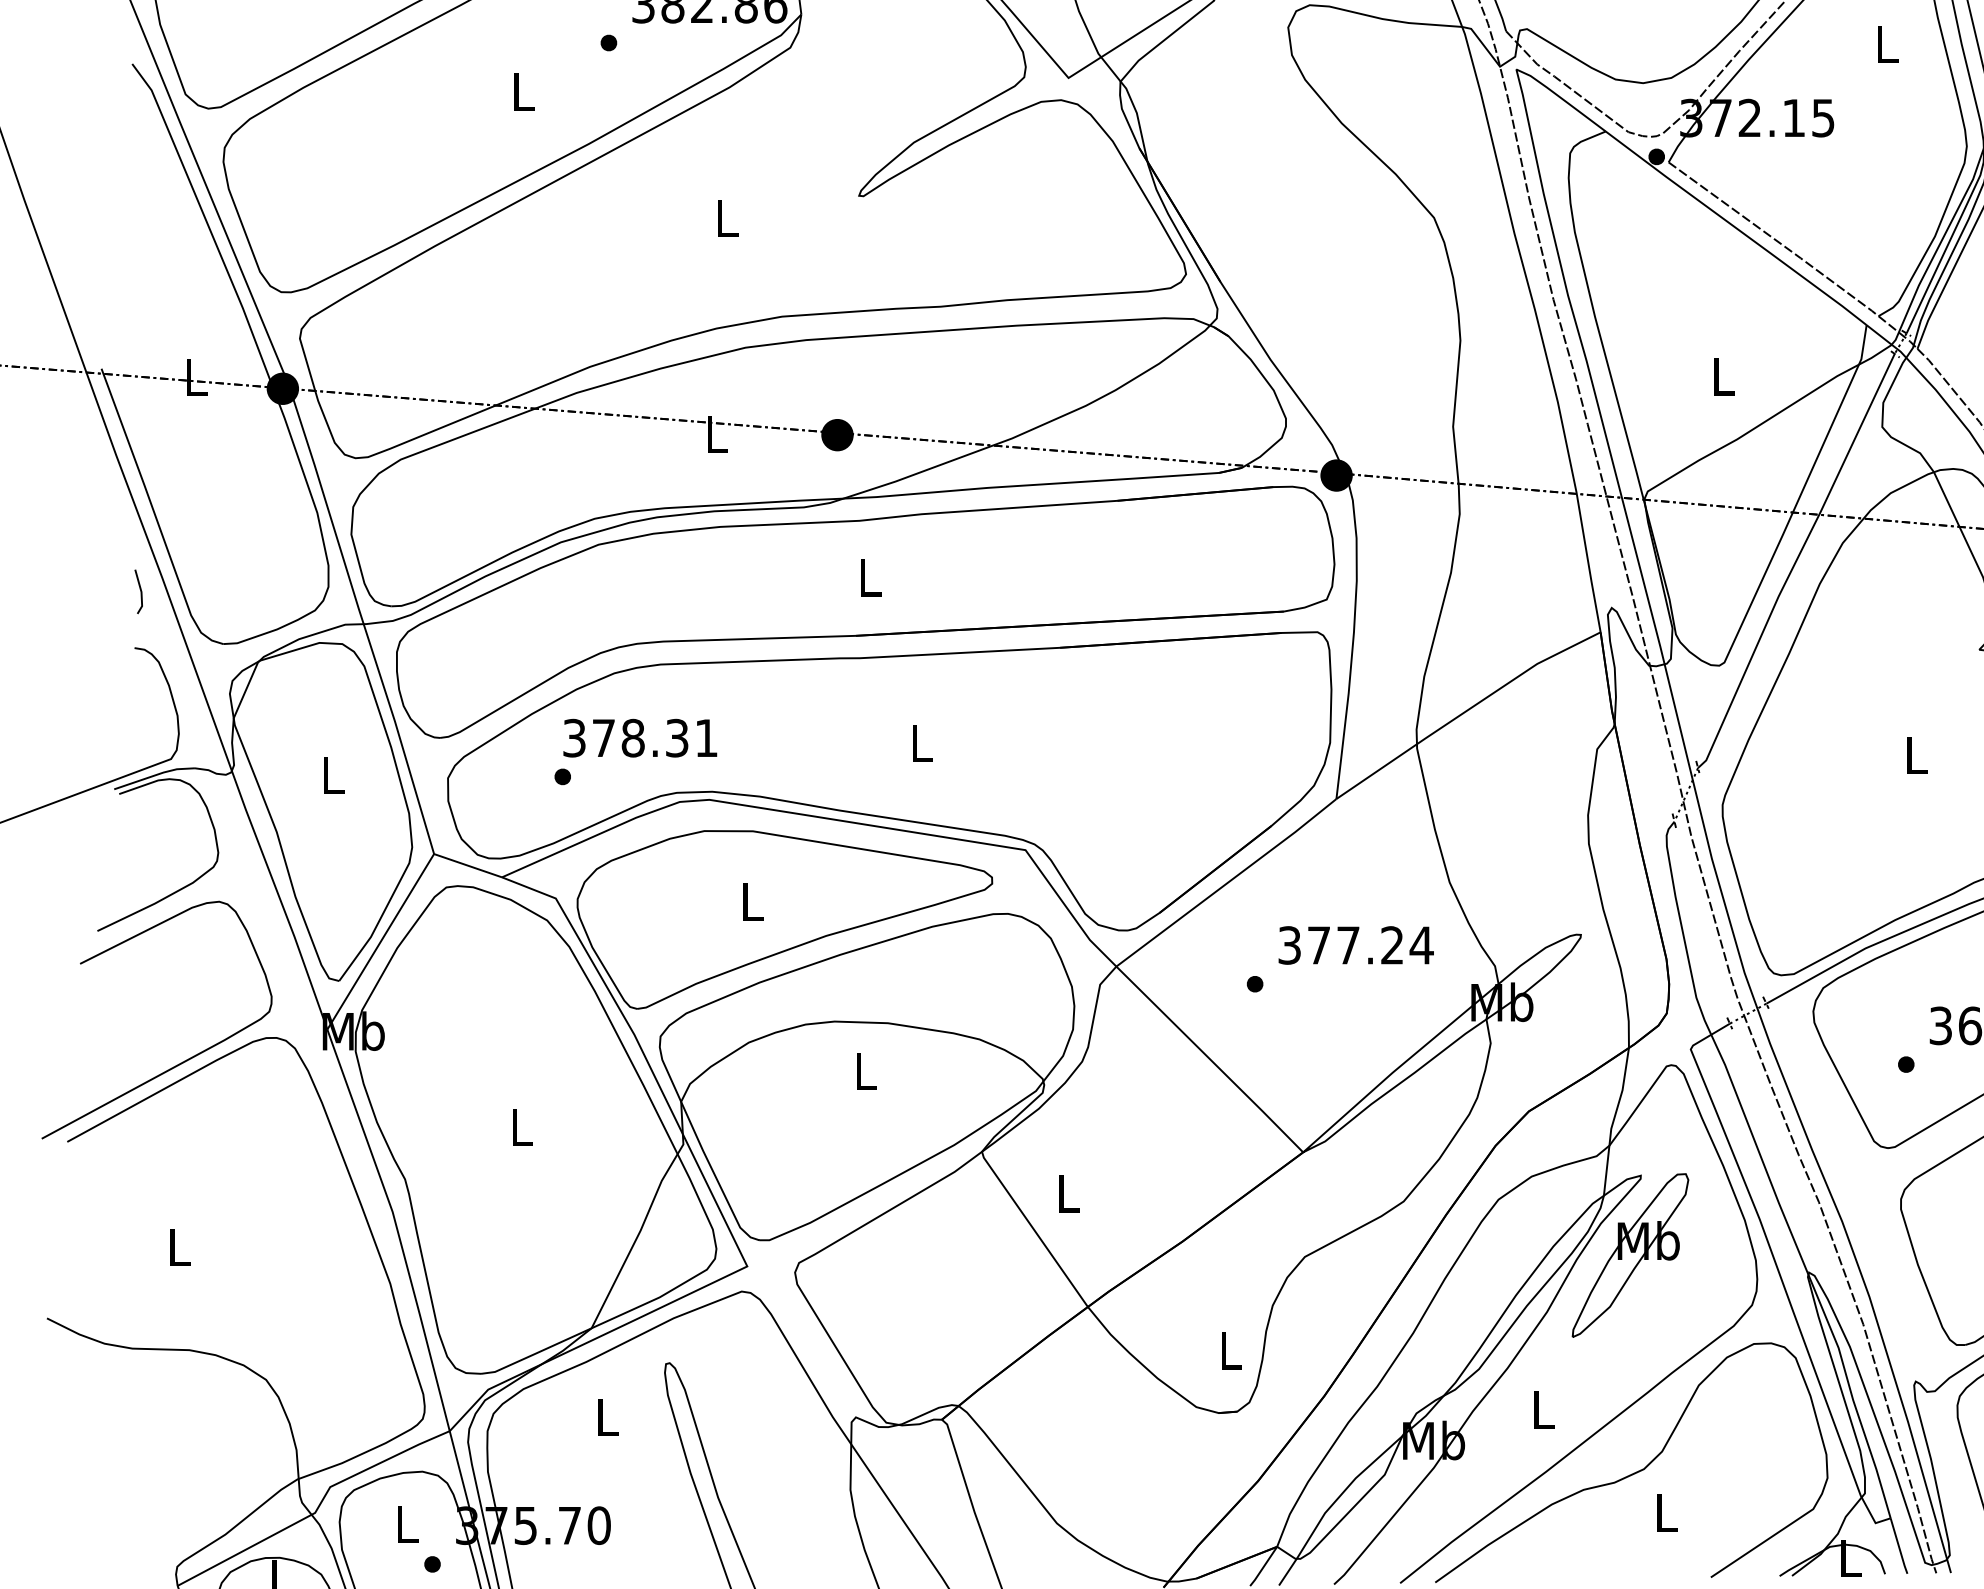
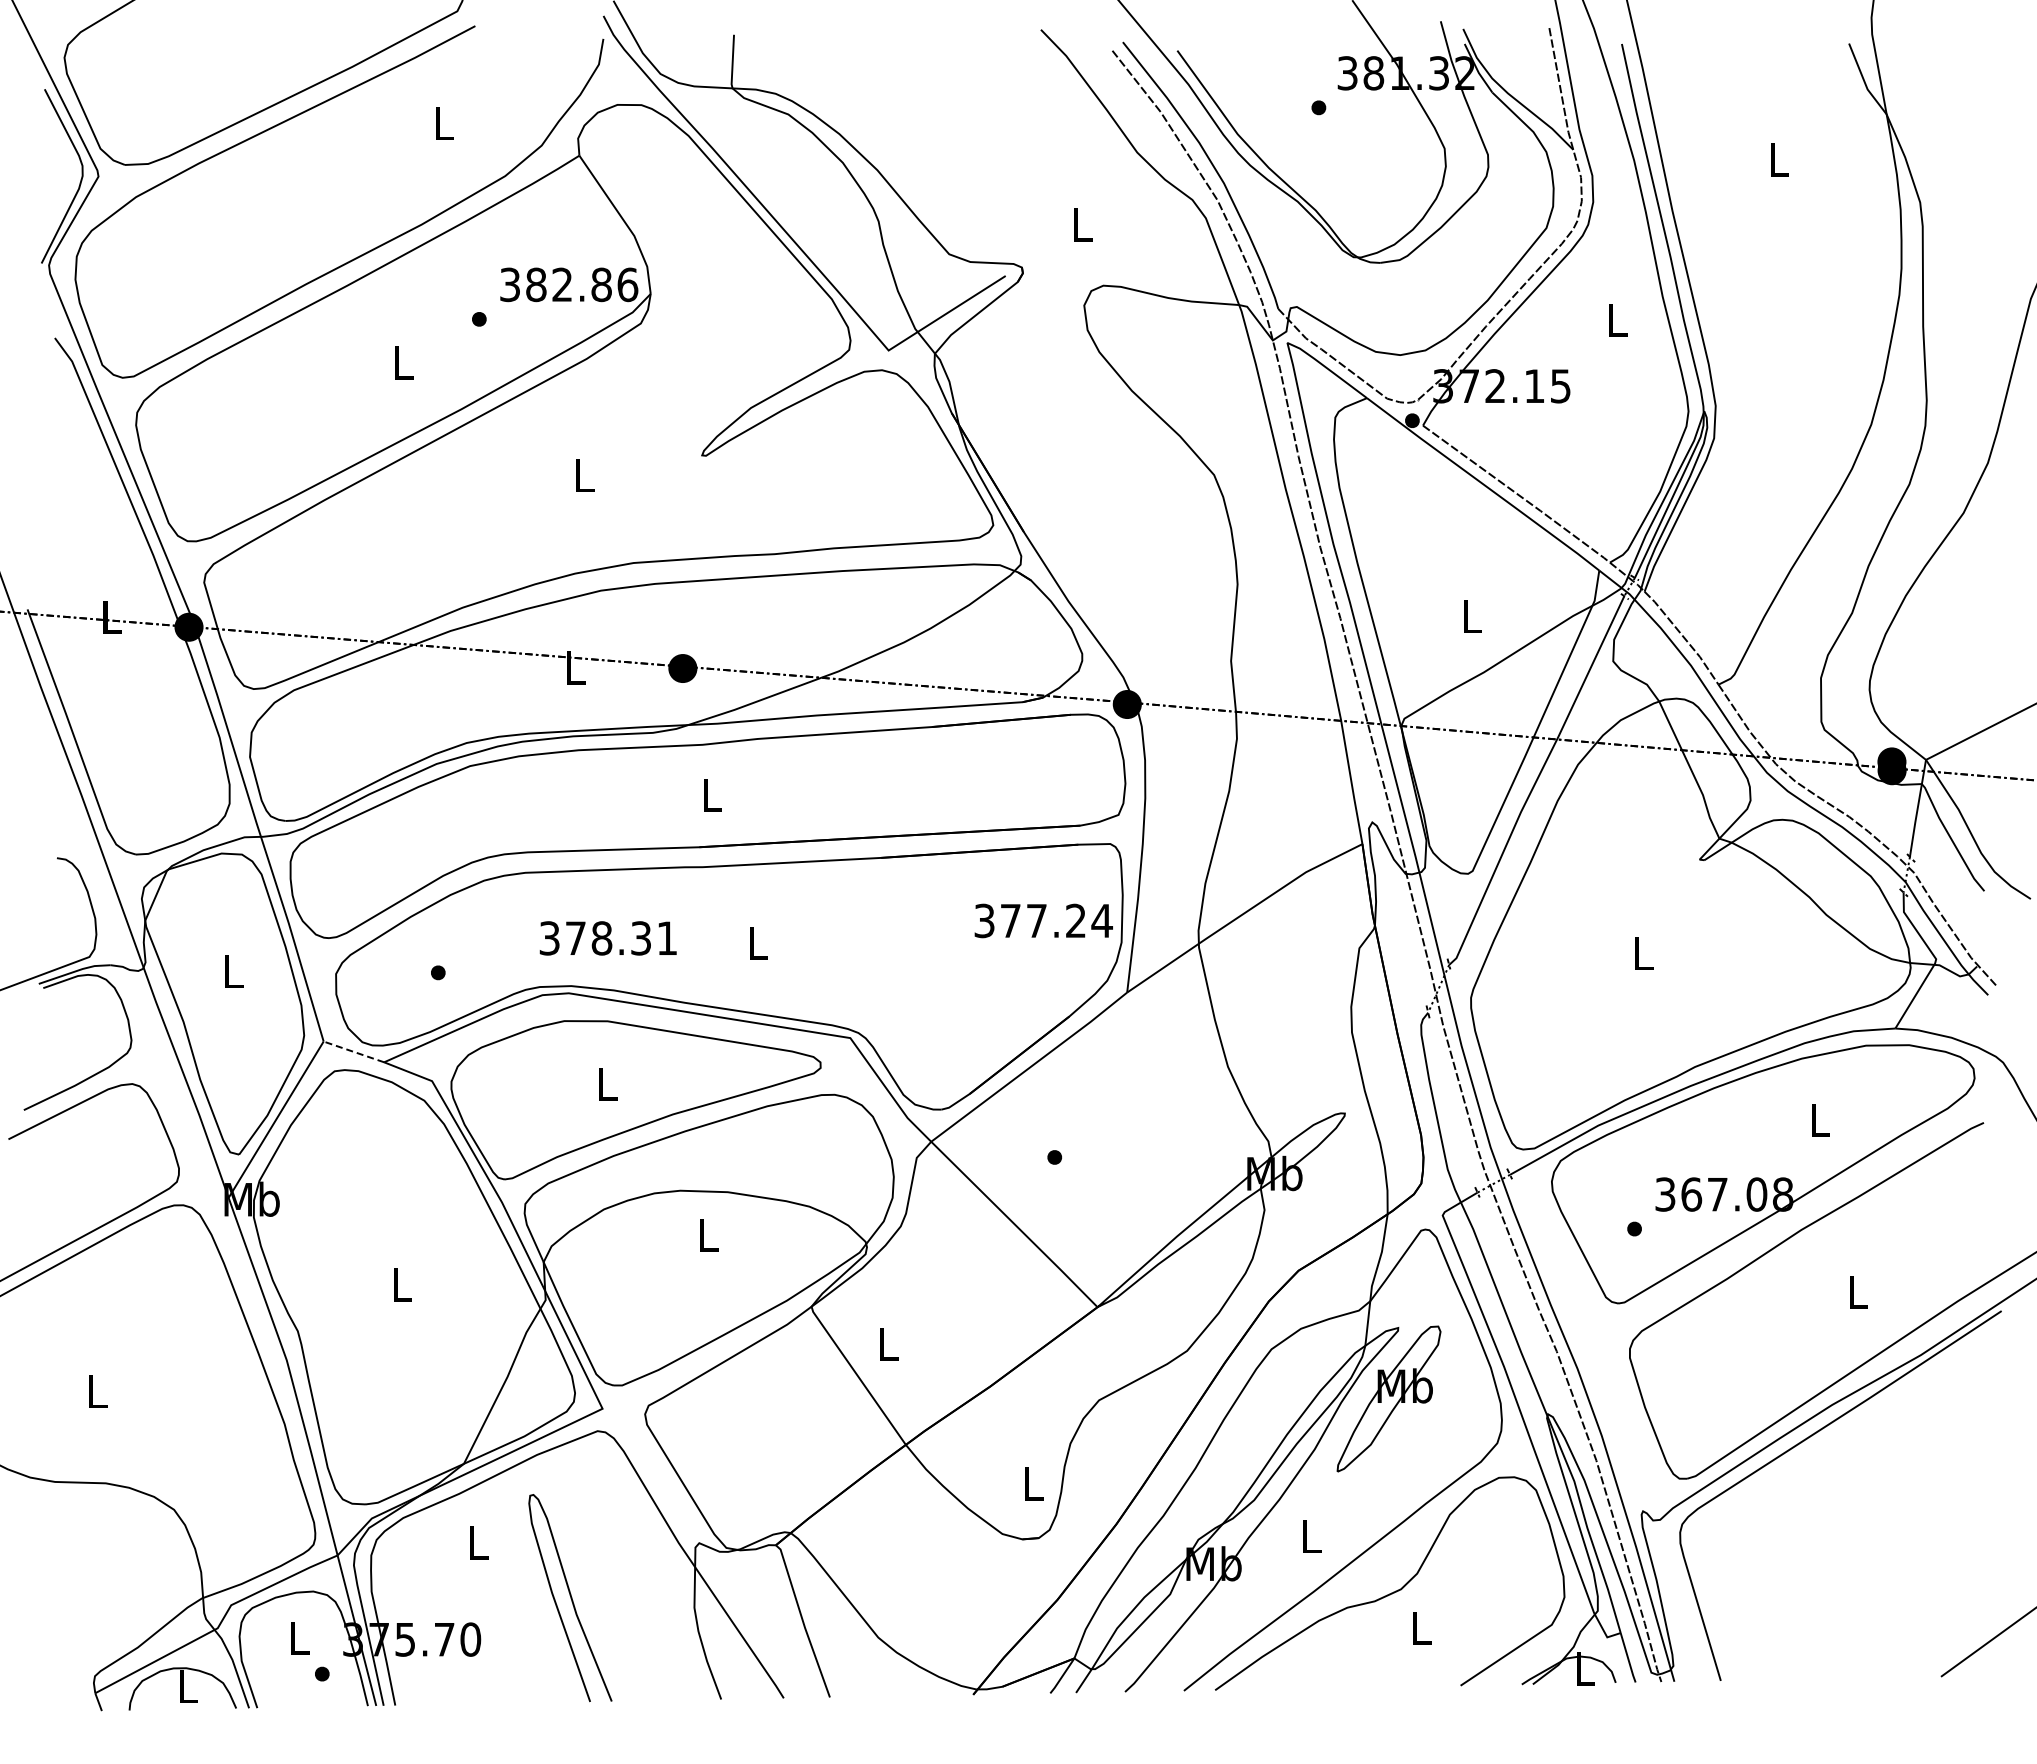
line: (139, 590) -> (61, 806), removed
text: (639, 738) -> (607, 938), moved
line: (467, 865) -> (353, 1051), solid -> dashed
text: (1355, 944) -> (1043, 920), moved

